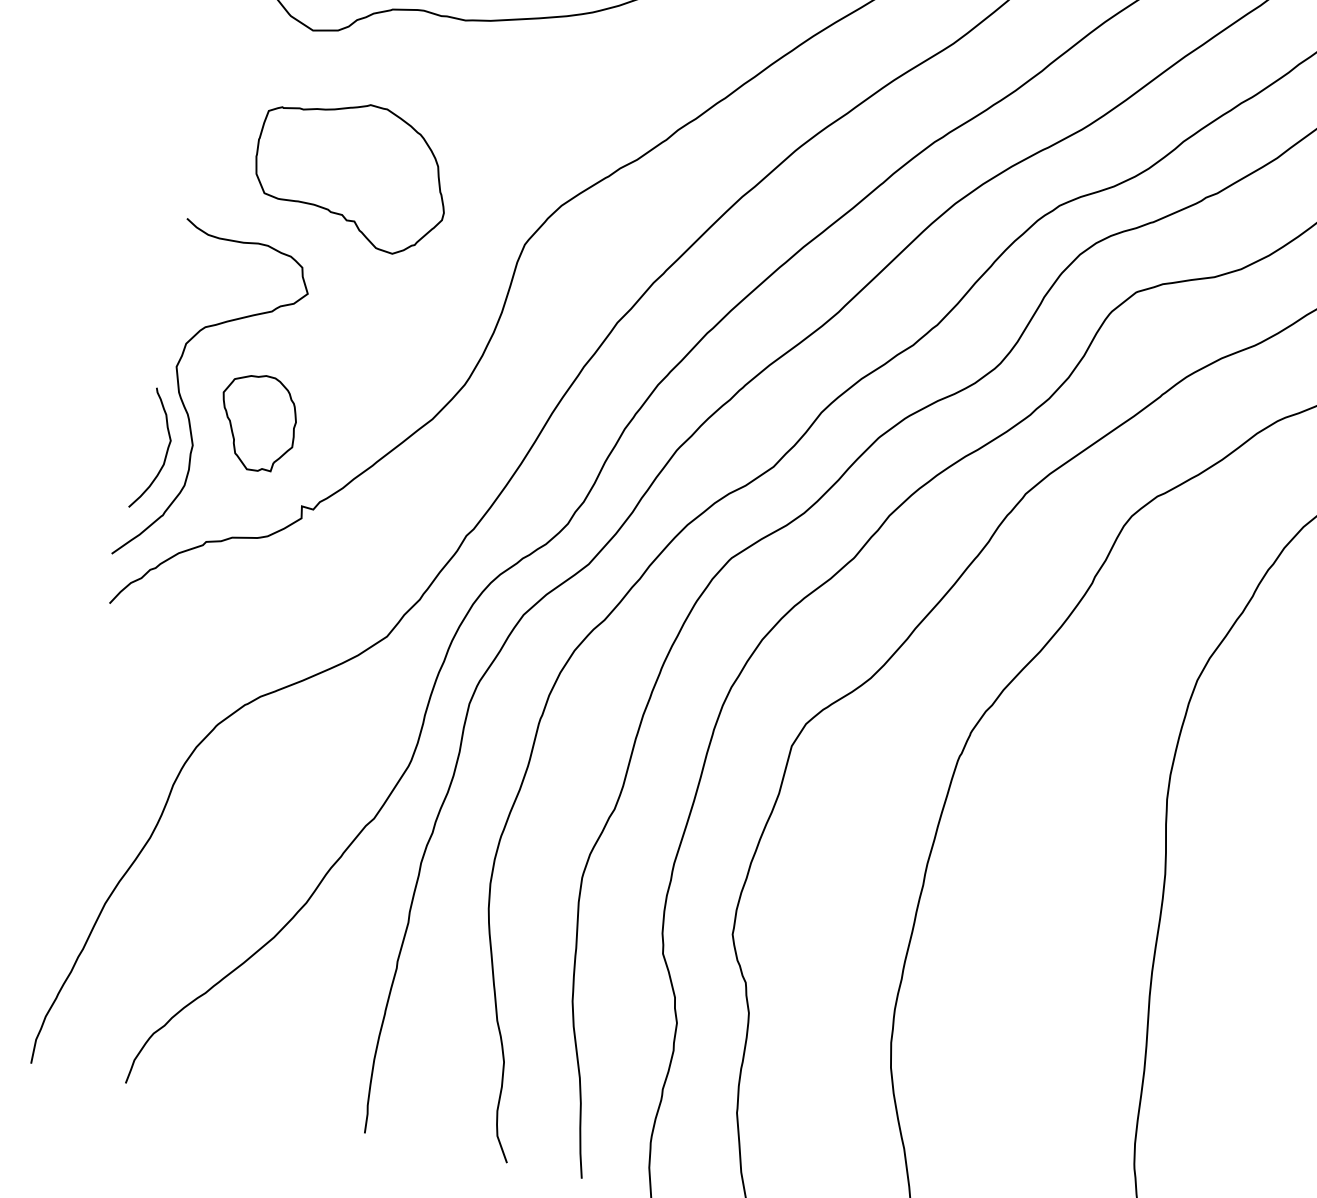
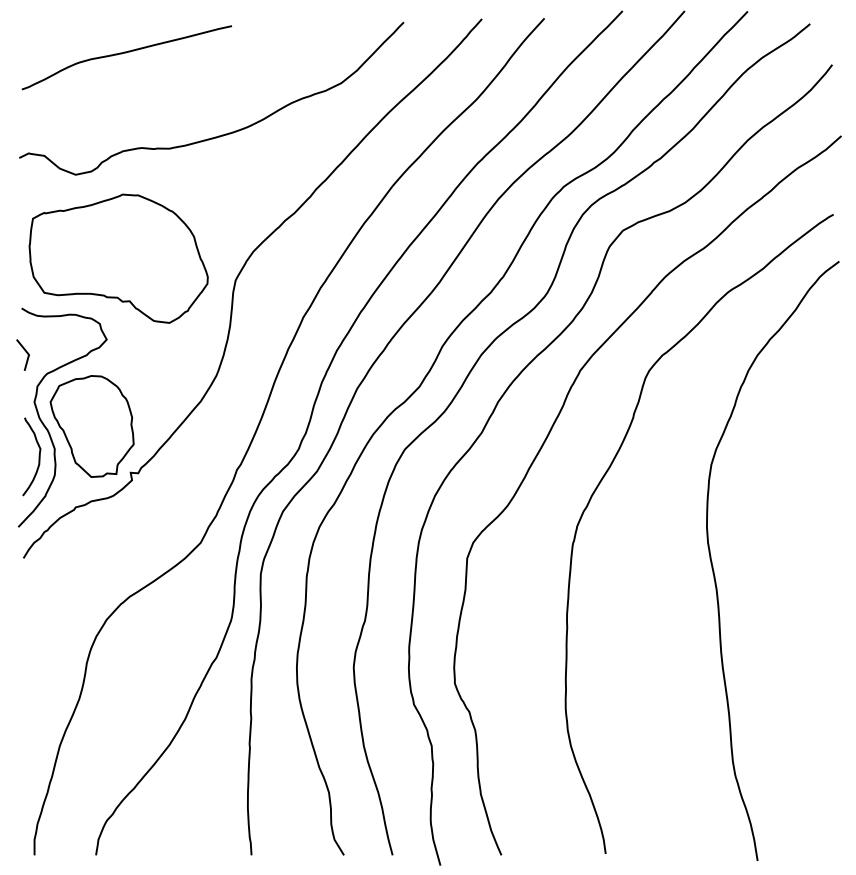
part: (351, 172) -> (118, 258), size x1.43
line: (178, 287) -> (25, 352), added
part: (256, 422) -> (91, 426), size x1.67

